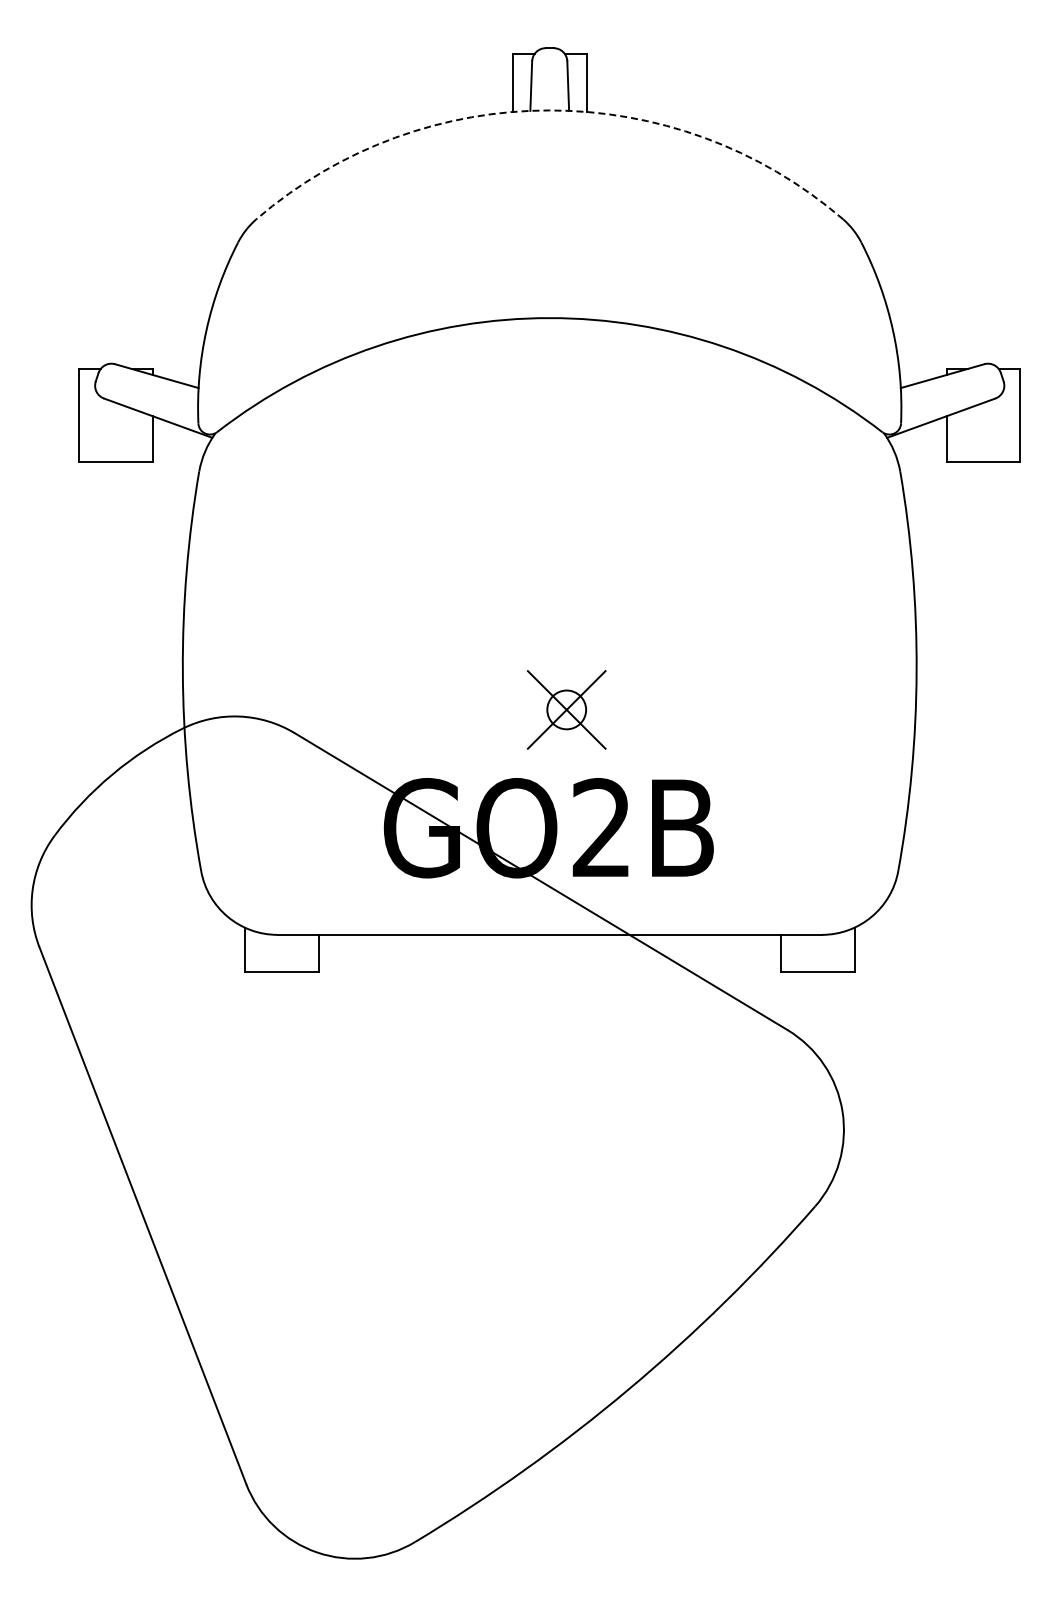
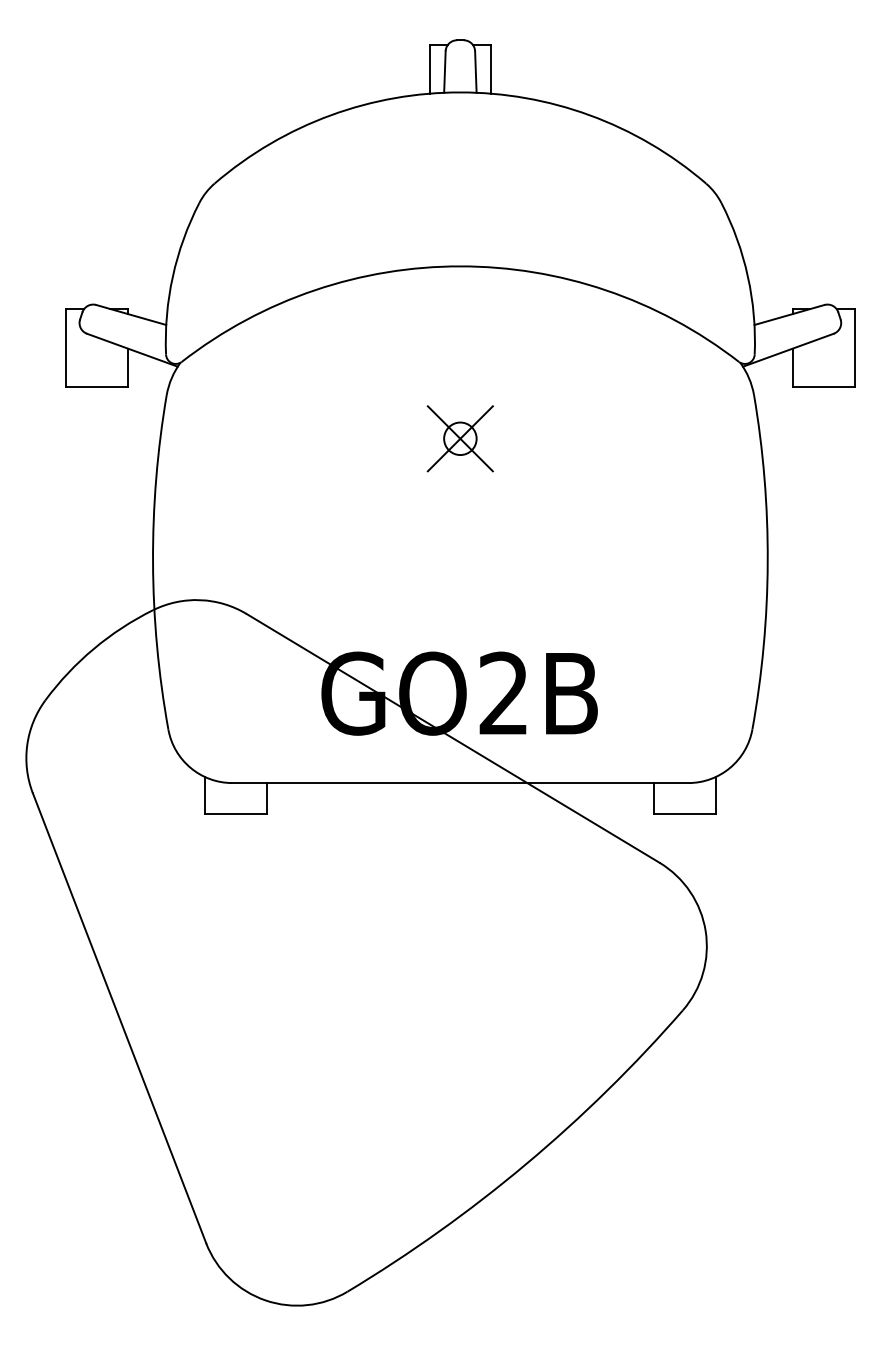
arc: (549, 110) -> (460, 92), dashed -> solid
part: (566, 709) -> (460, 438), moved

